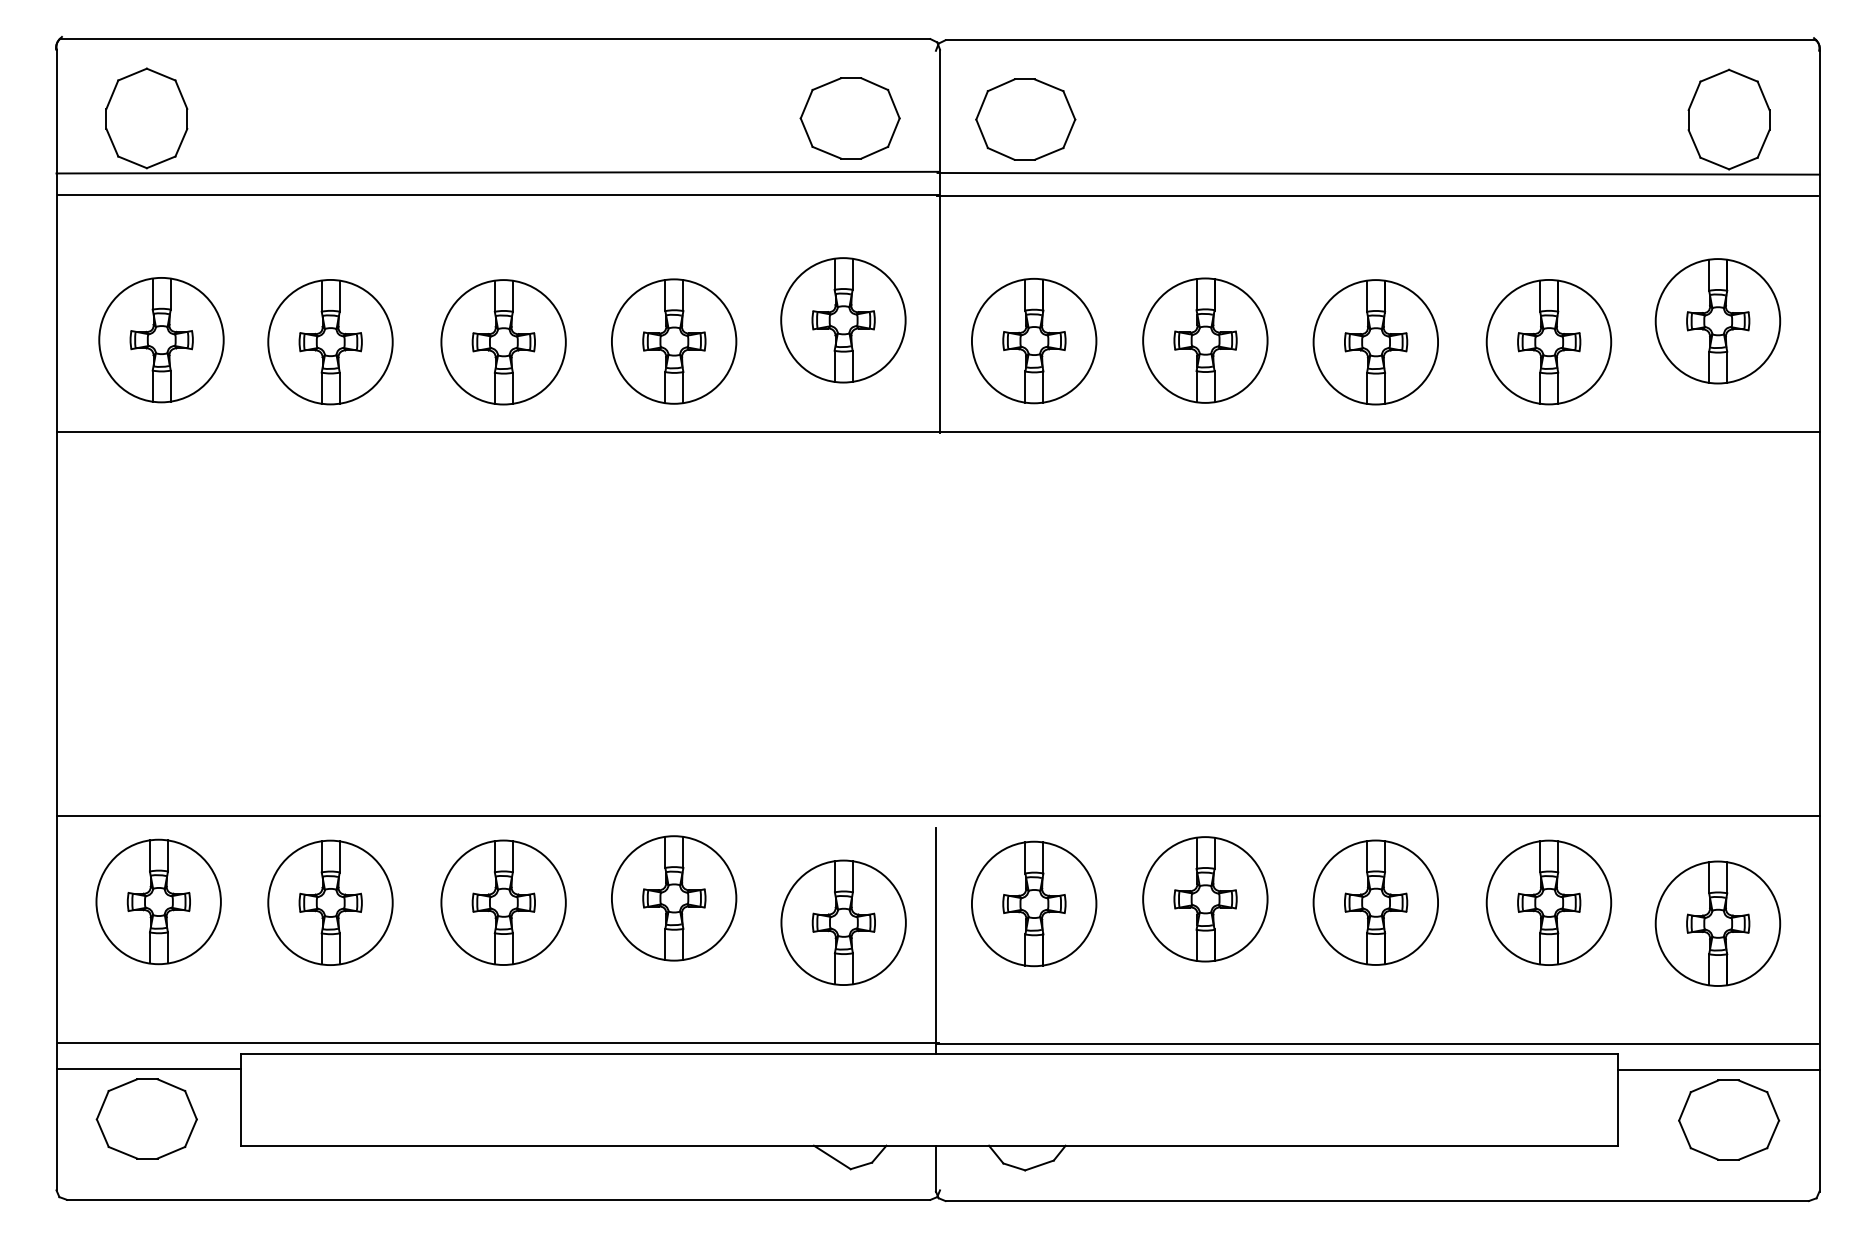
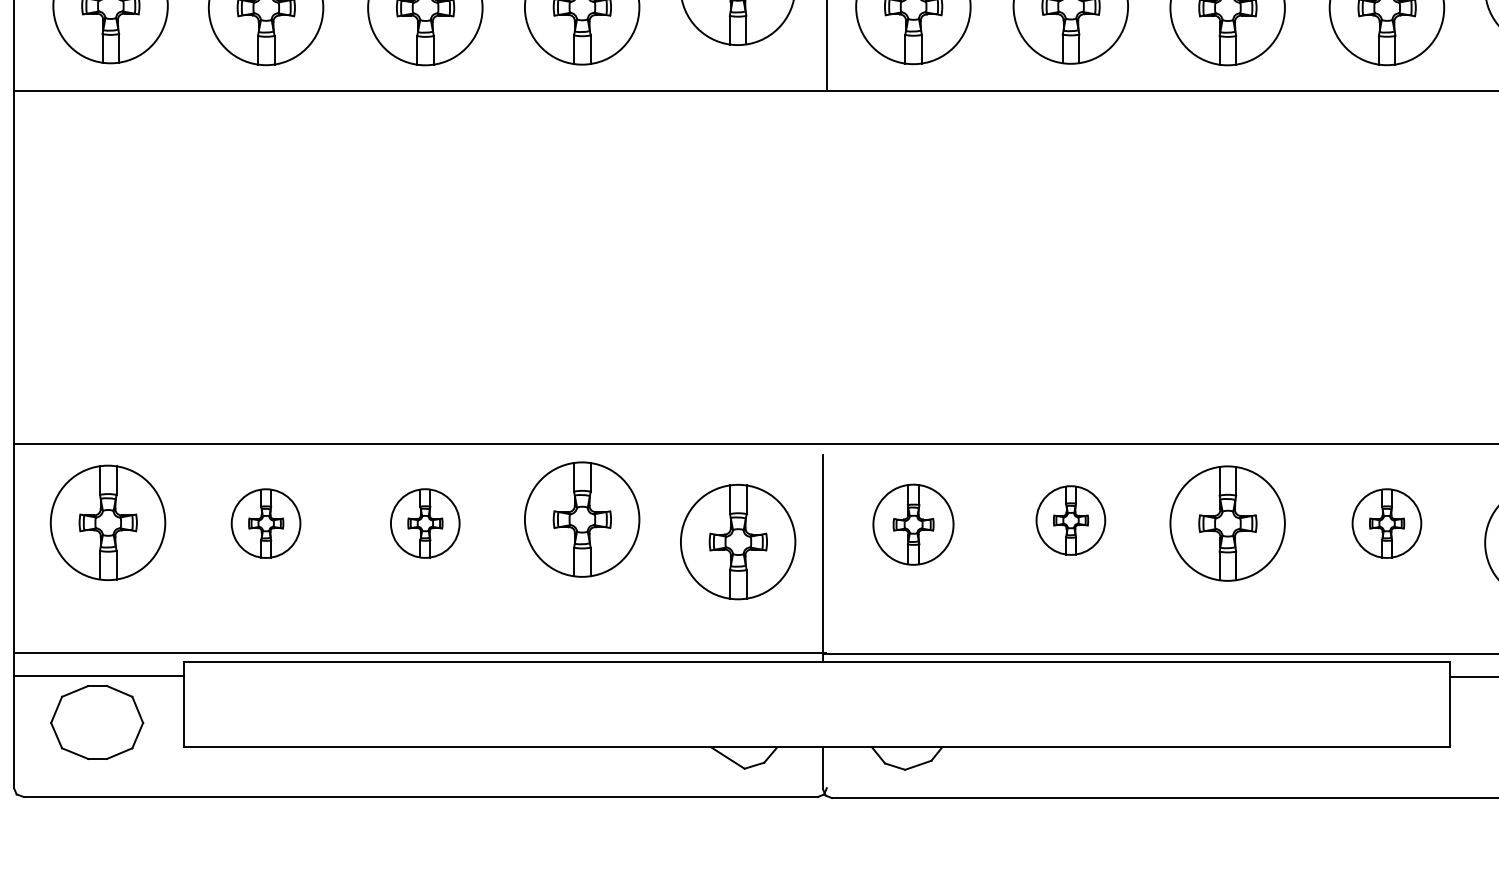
part: (1205, 899) -> (1070, 520), size x0.6
part: (330, 902) -> (266, 523), size x0.6
part: (503, 902) -> (425, 523), size x0.6
part: (1548, 902) -> (1386, 523), size x0.6
part: (1034, 903) -> (913, 524), size x0.7

